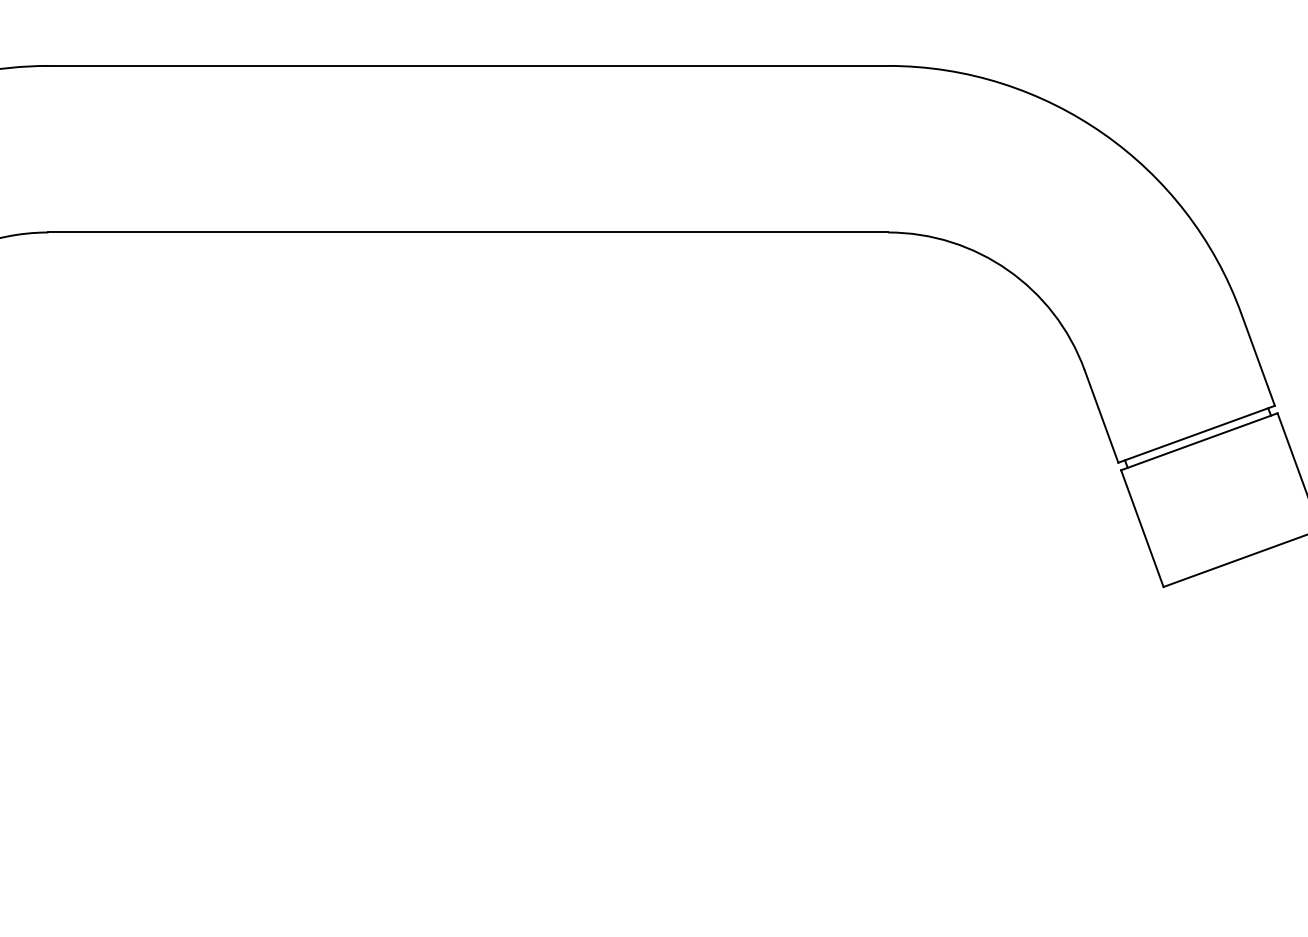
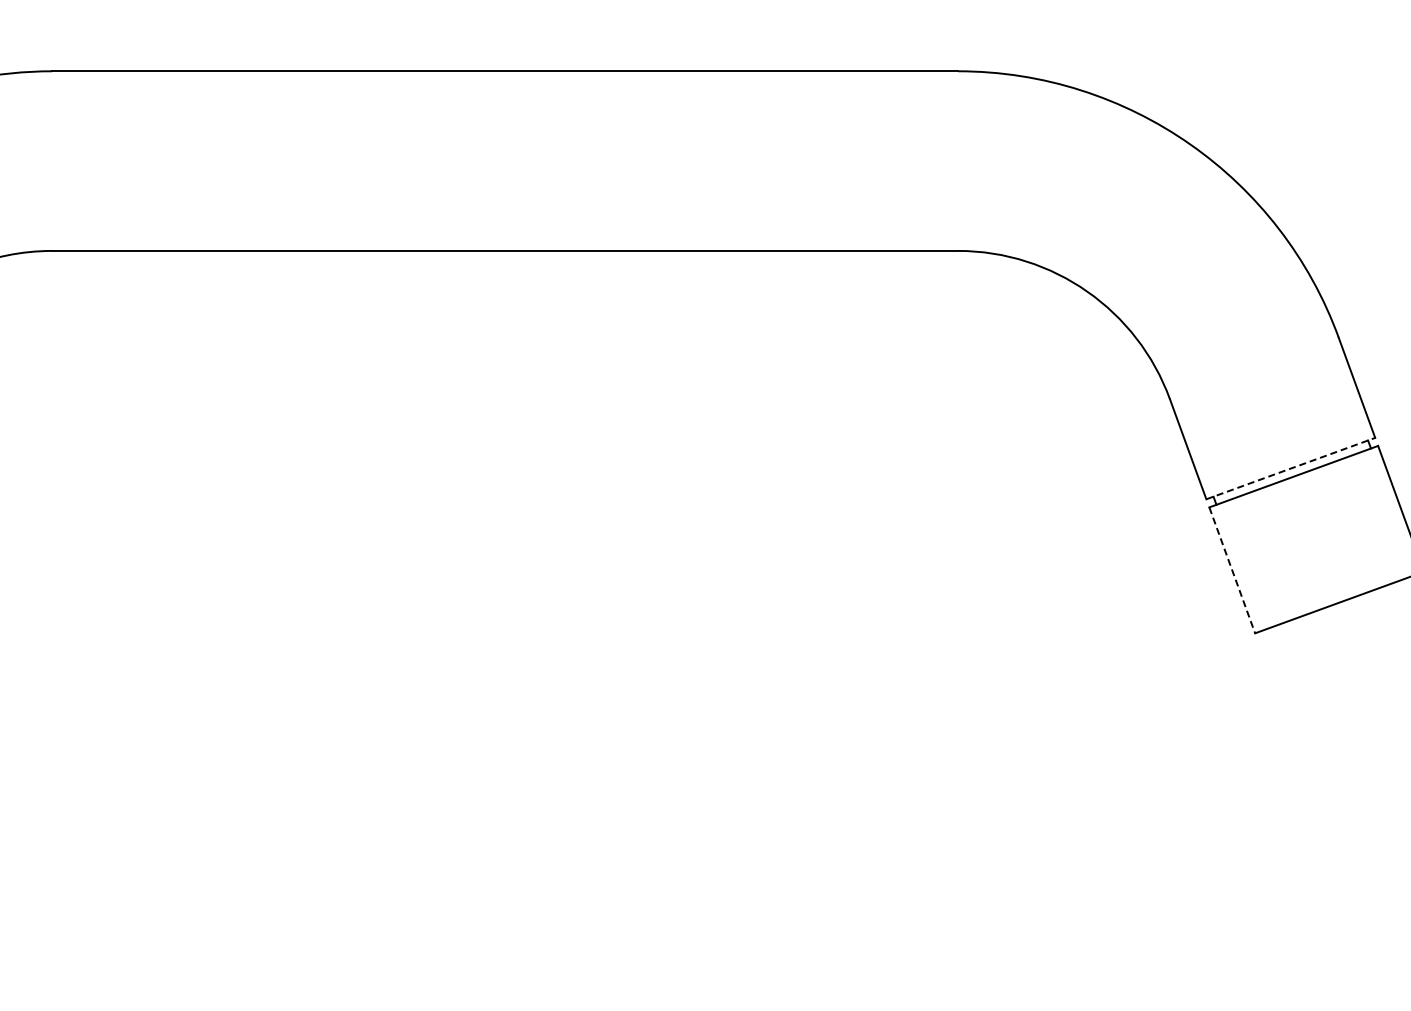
line: (1196, 434) -> (1290, 468), solid -> dashed
line: (1142, 528) -> (1232, 570), solid -> dashed

